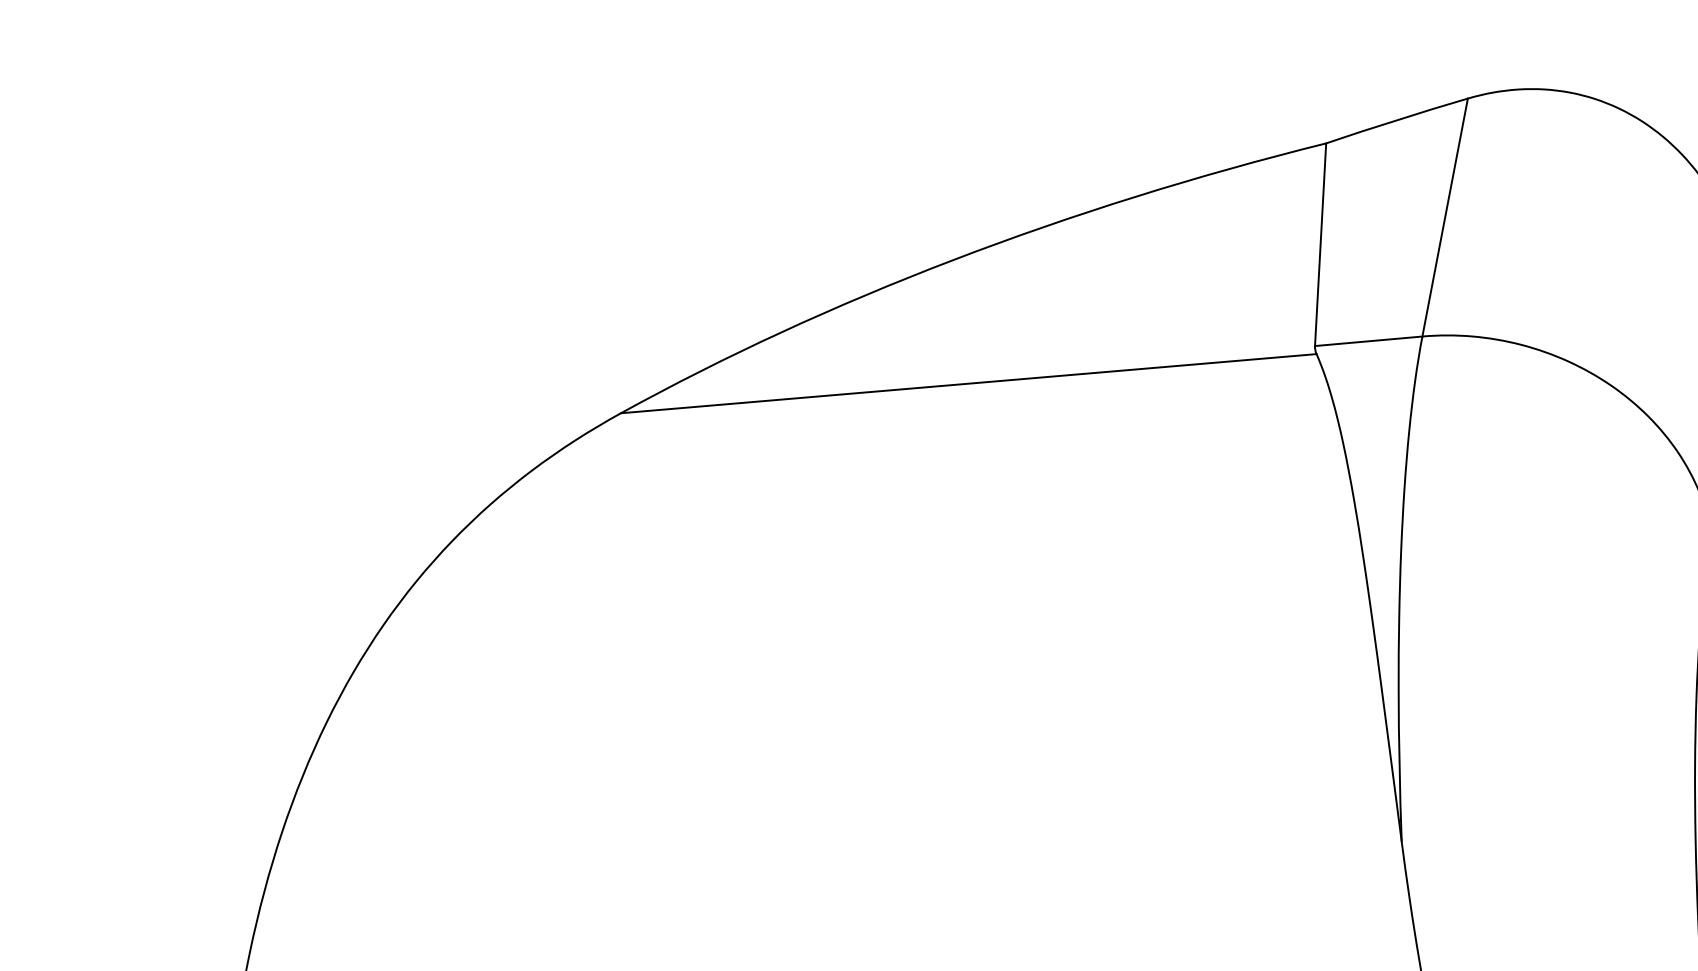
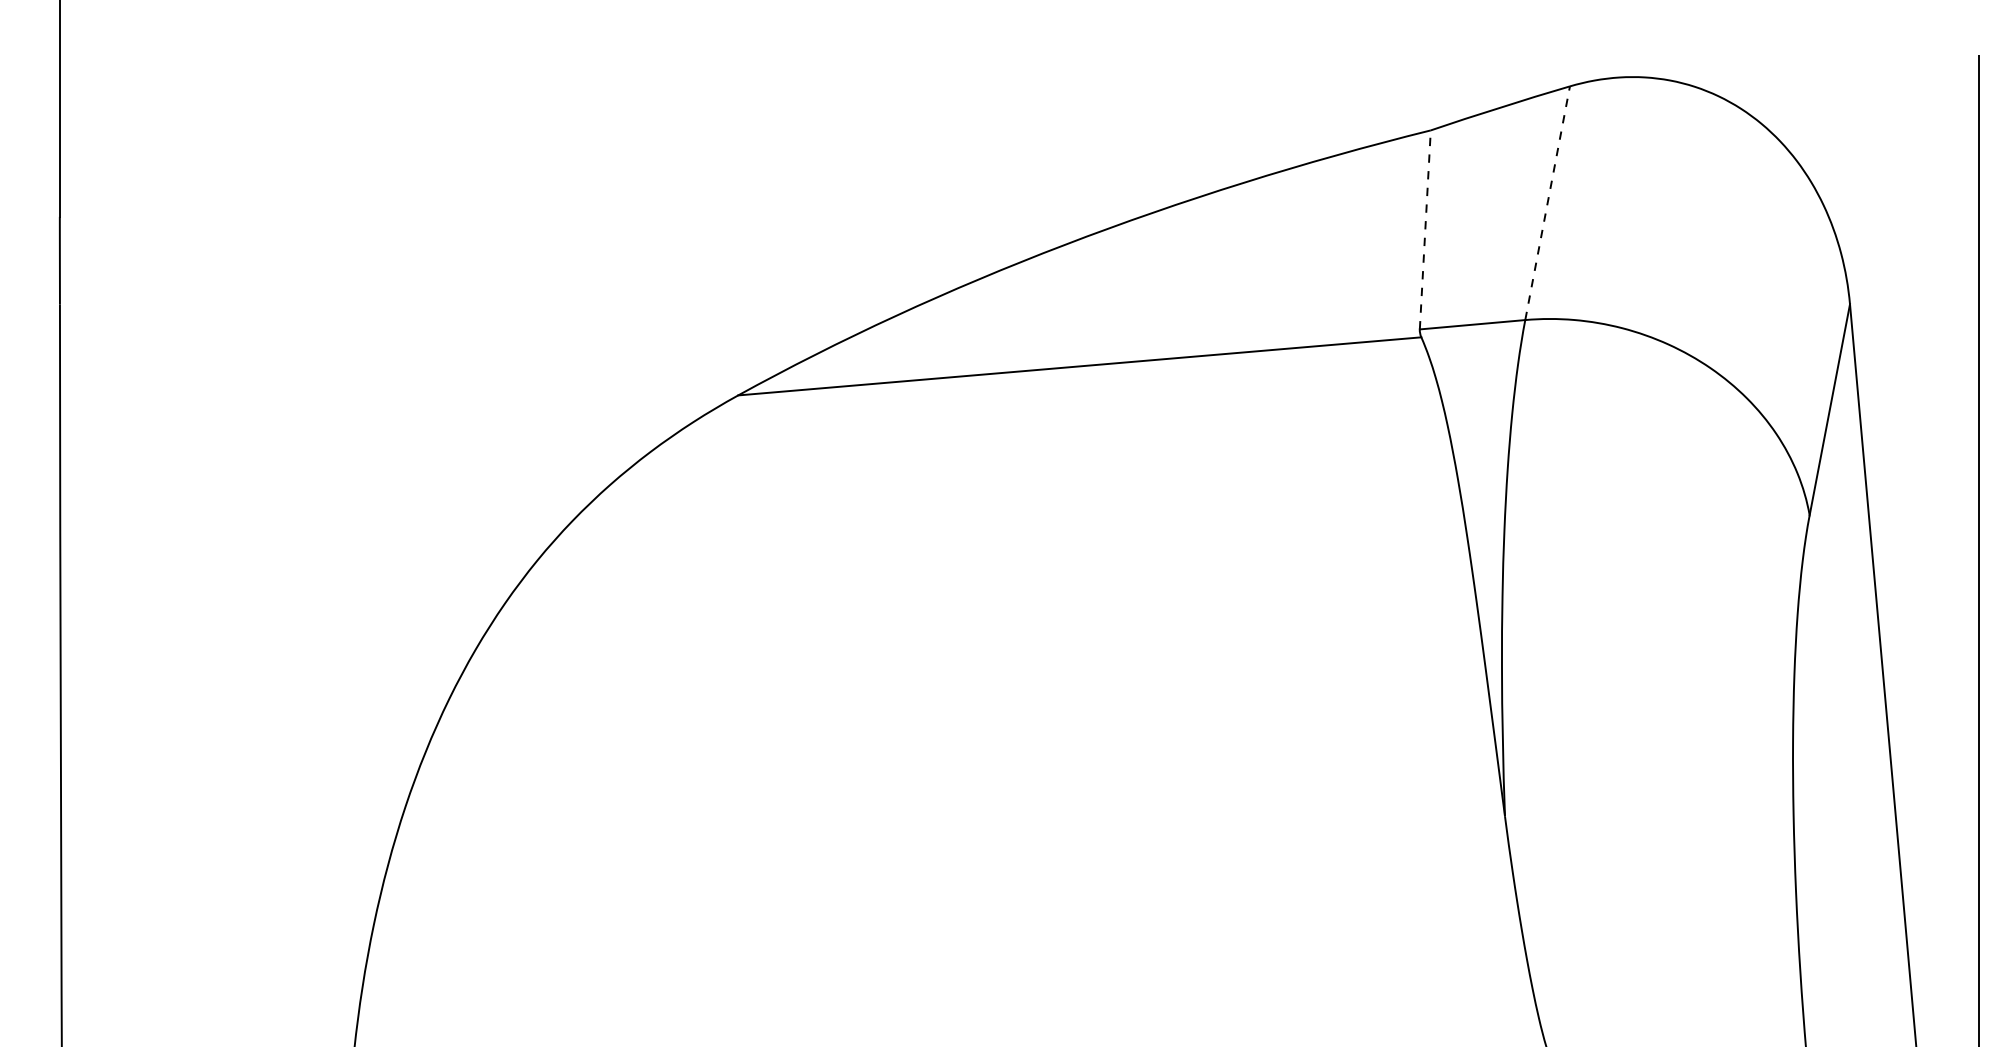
line: (1445, 217) -> (1547, 203), solid -> dashed
line: (1320, 244) -> (1425, 229), solid -> dashed

